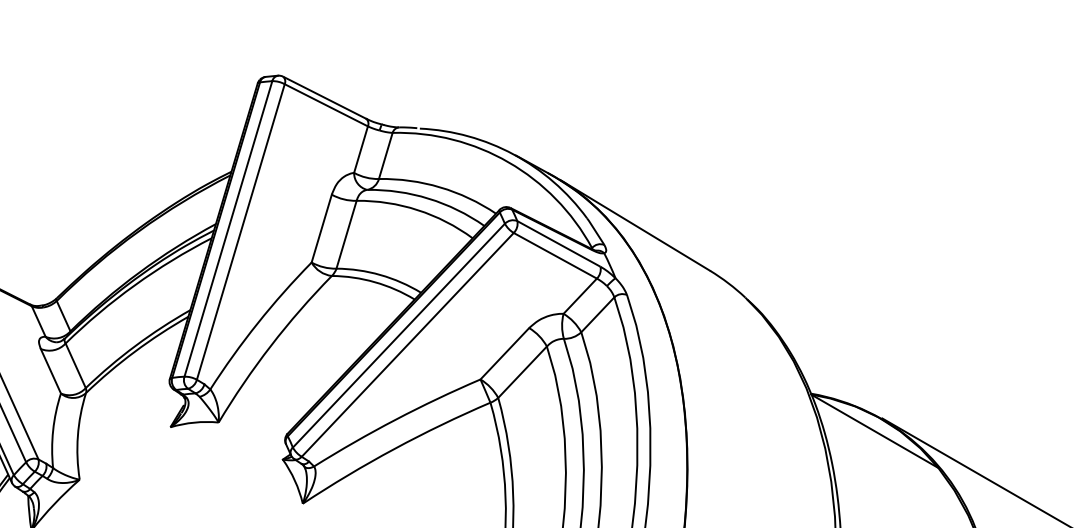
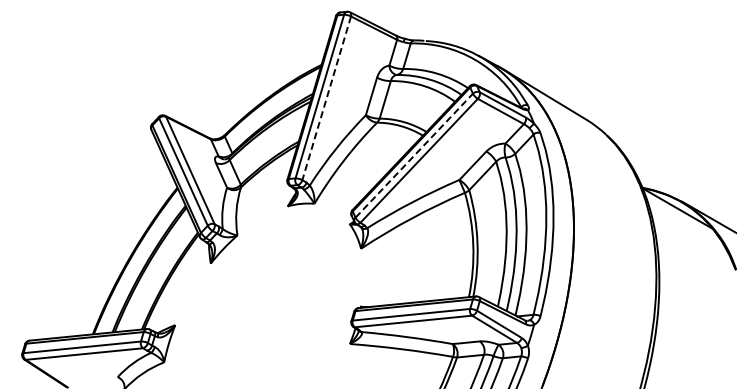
line: (240, 232) -> (326, 98), solid -> dashed
line: (399, 335) -> (414, 155), solid -> dashed

